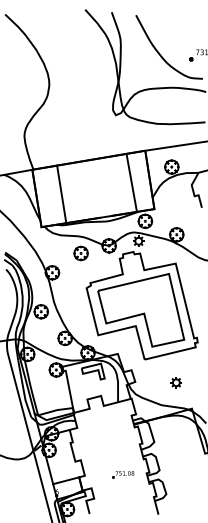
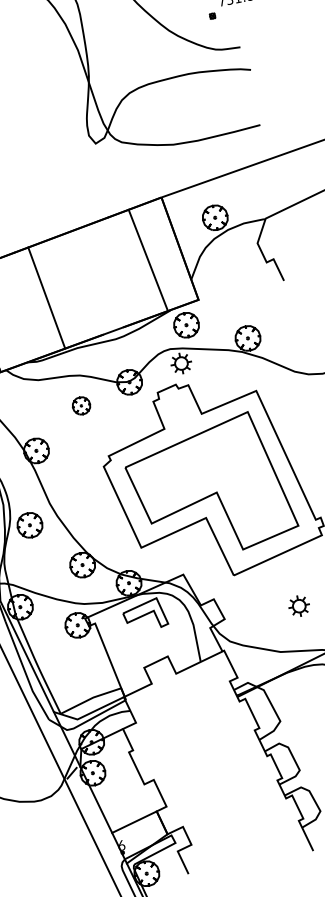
line: (61, 194) -> (46, 298), moved
part: (80, 253) -> (80, 406), size x0.7
part: (123, 474) -> (235, 790), removed

